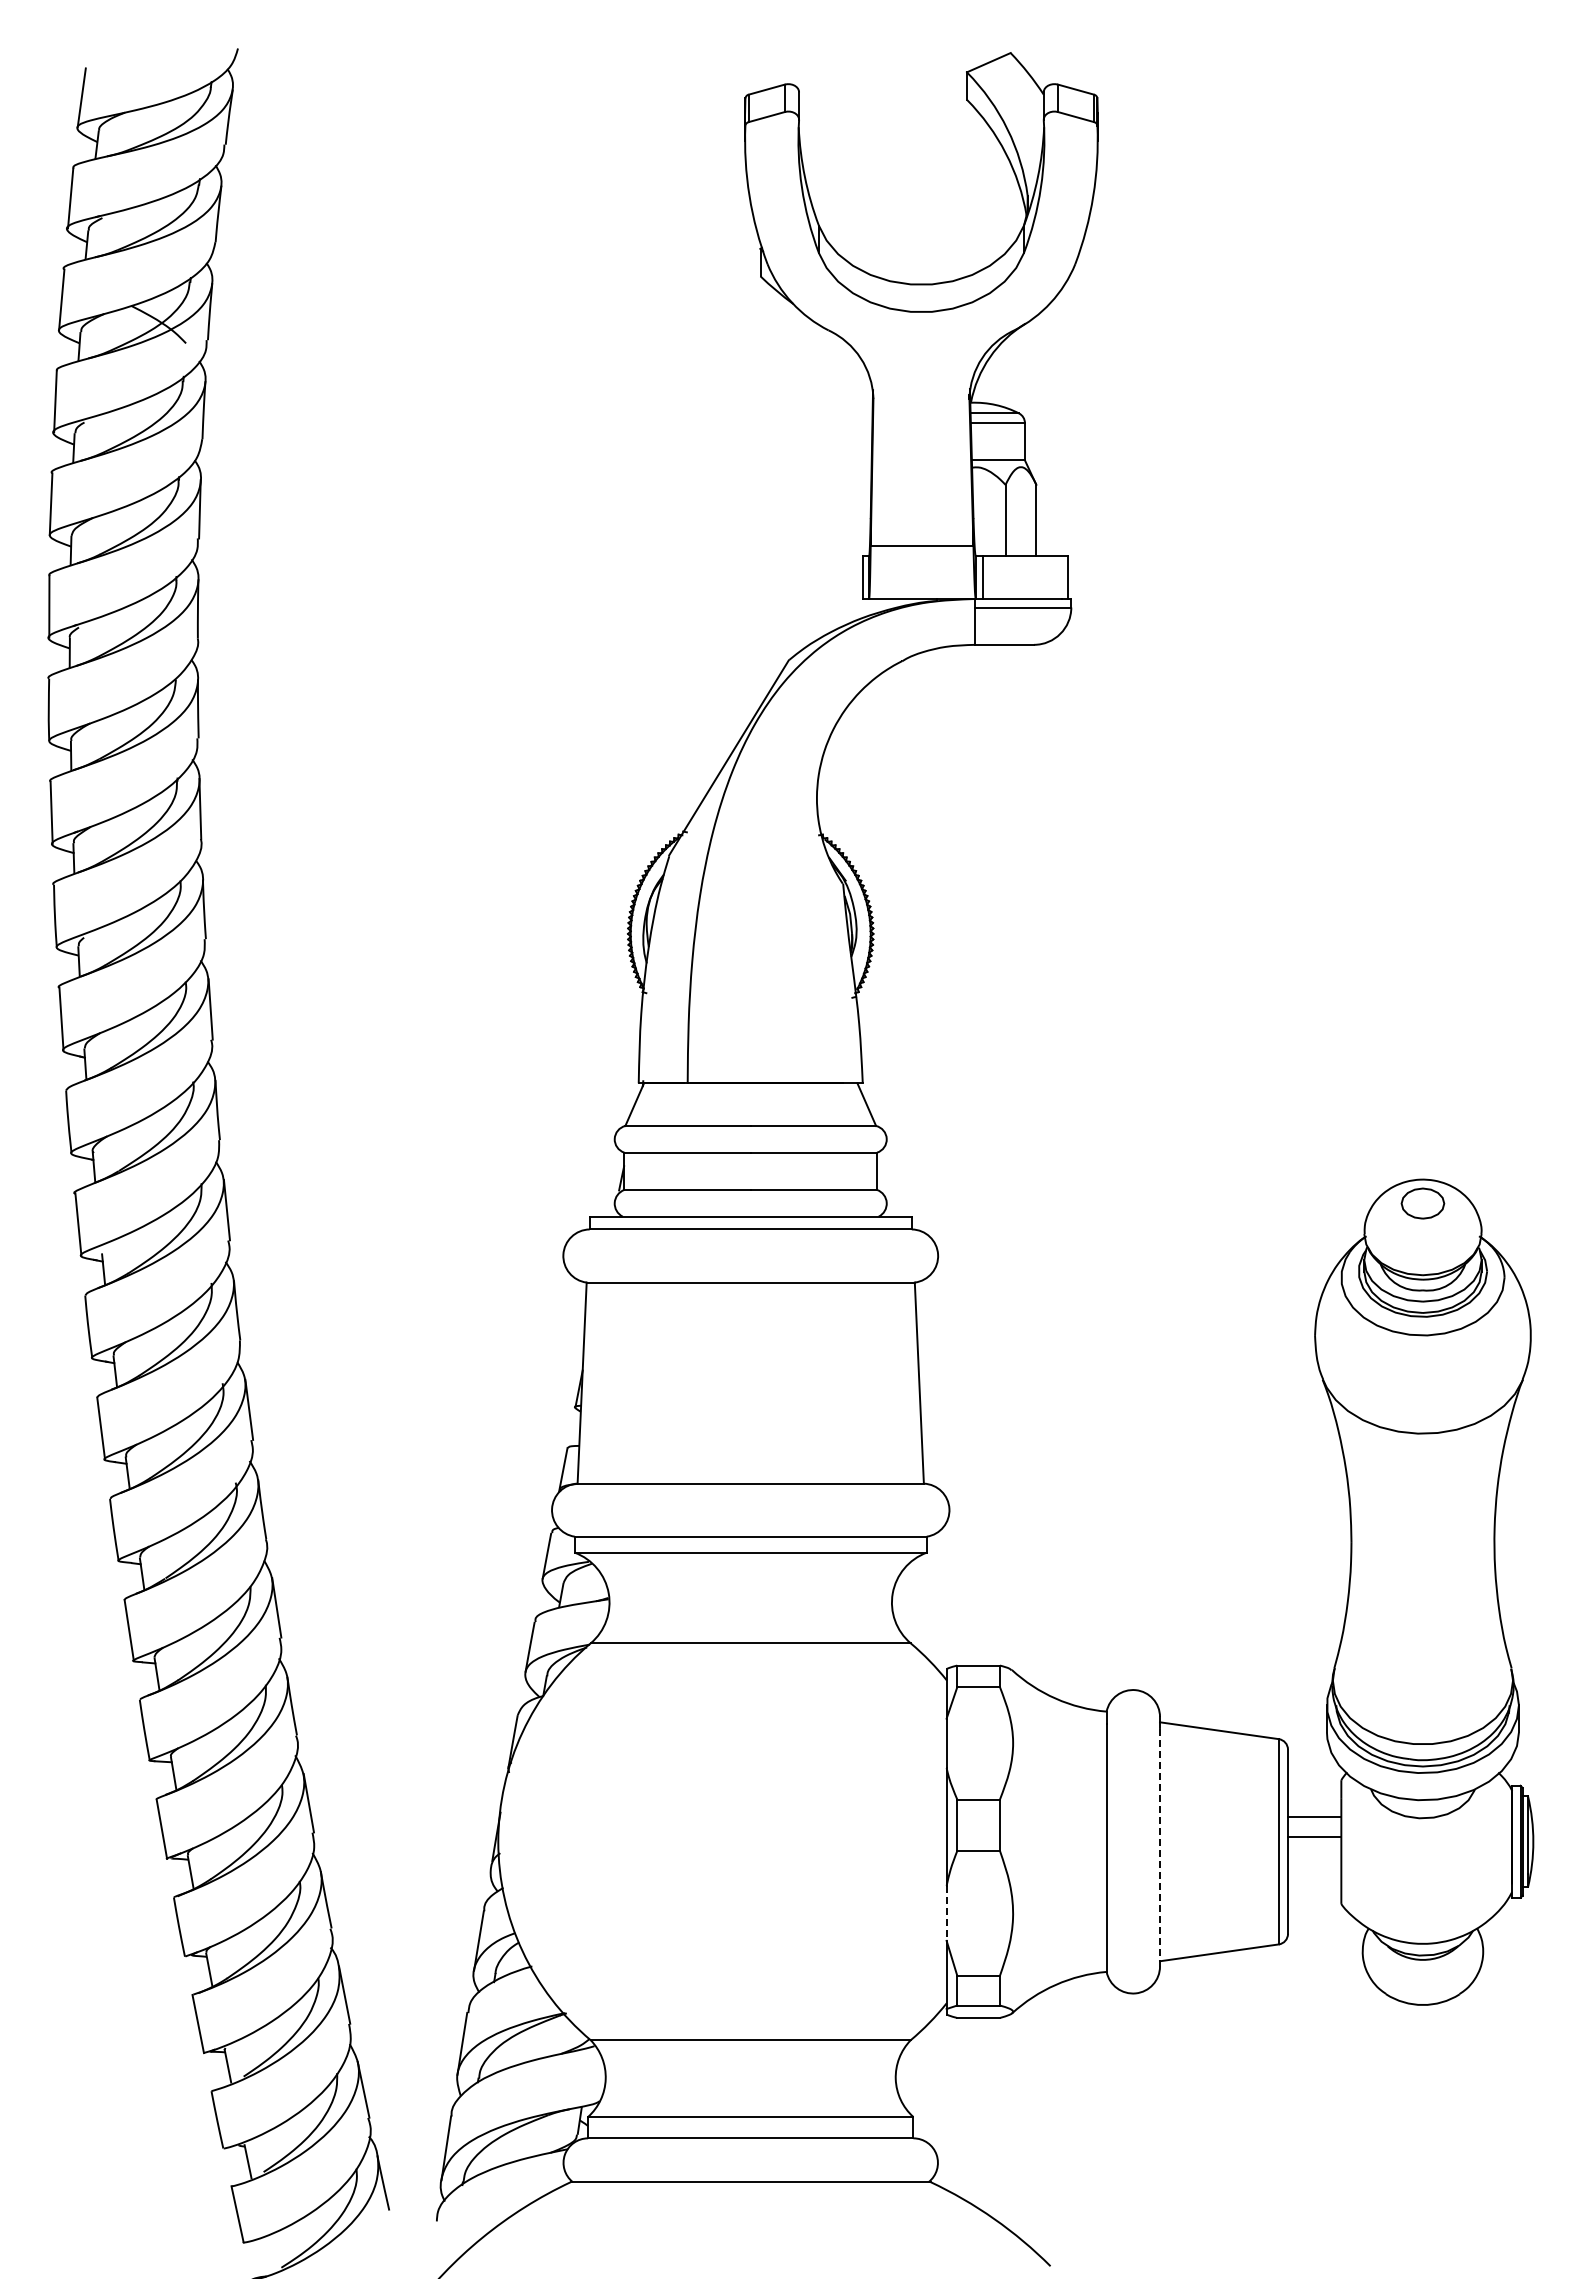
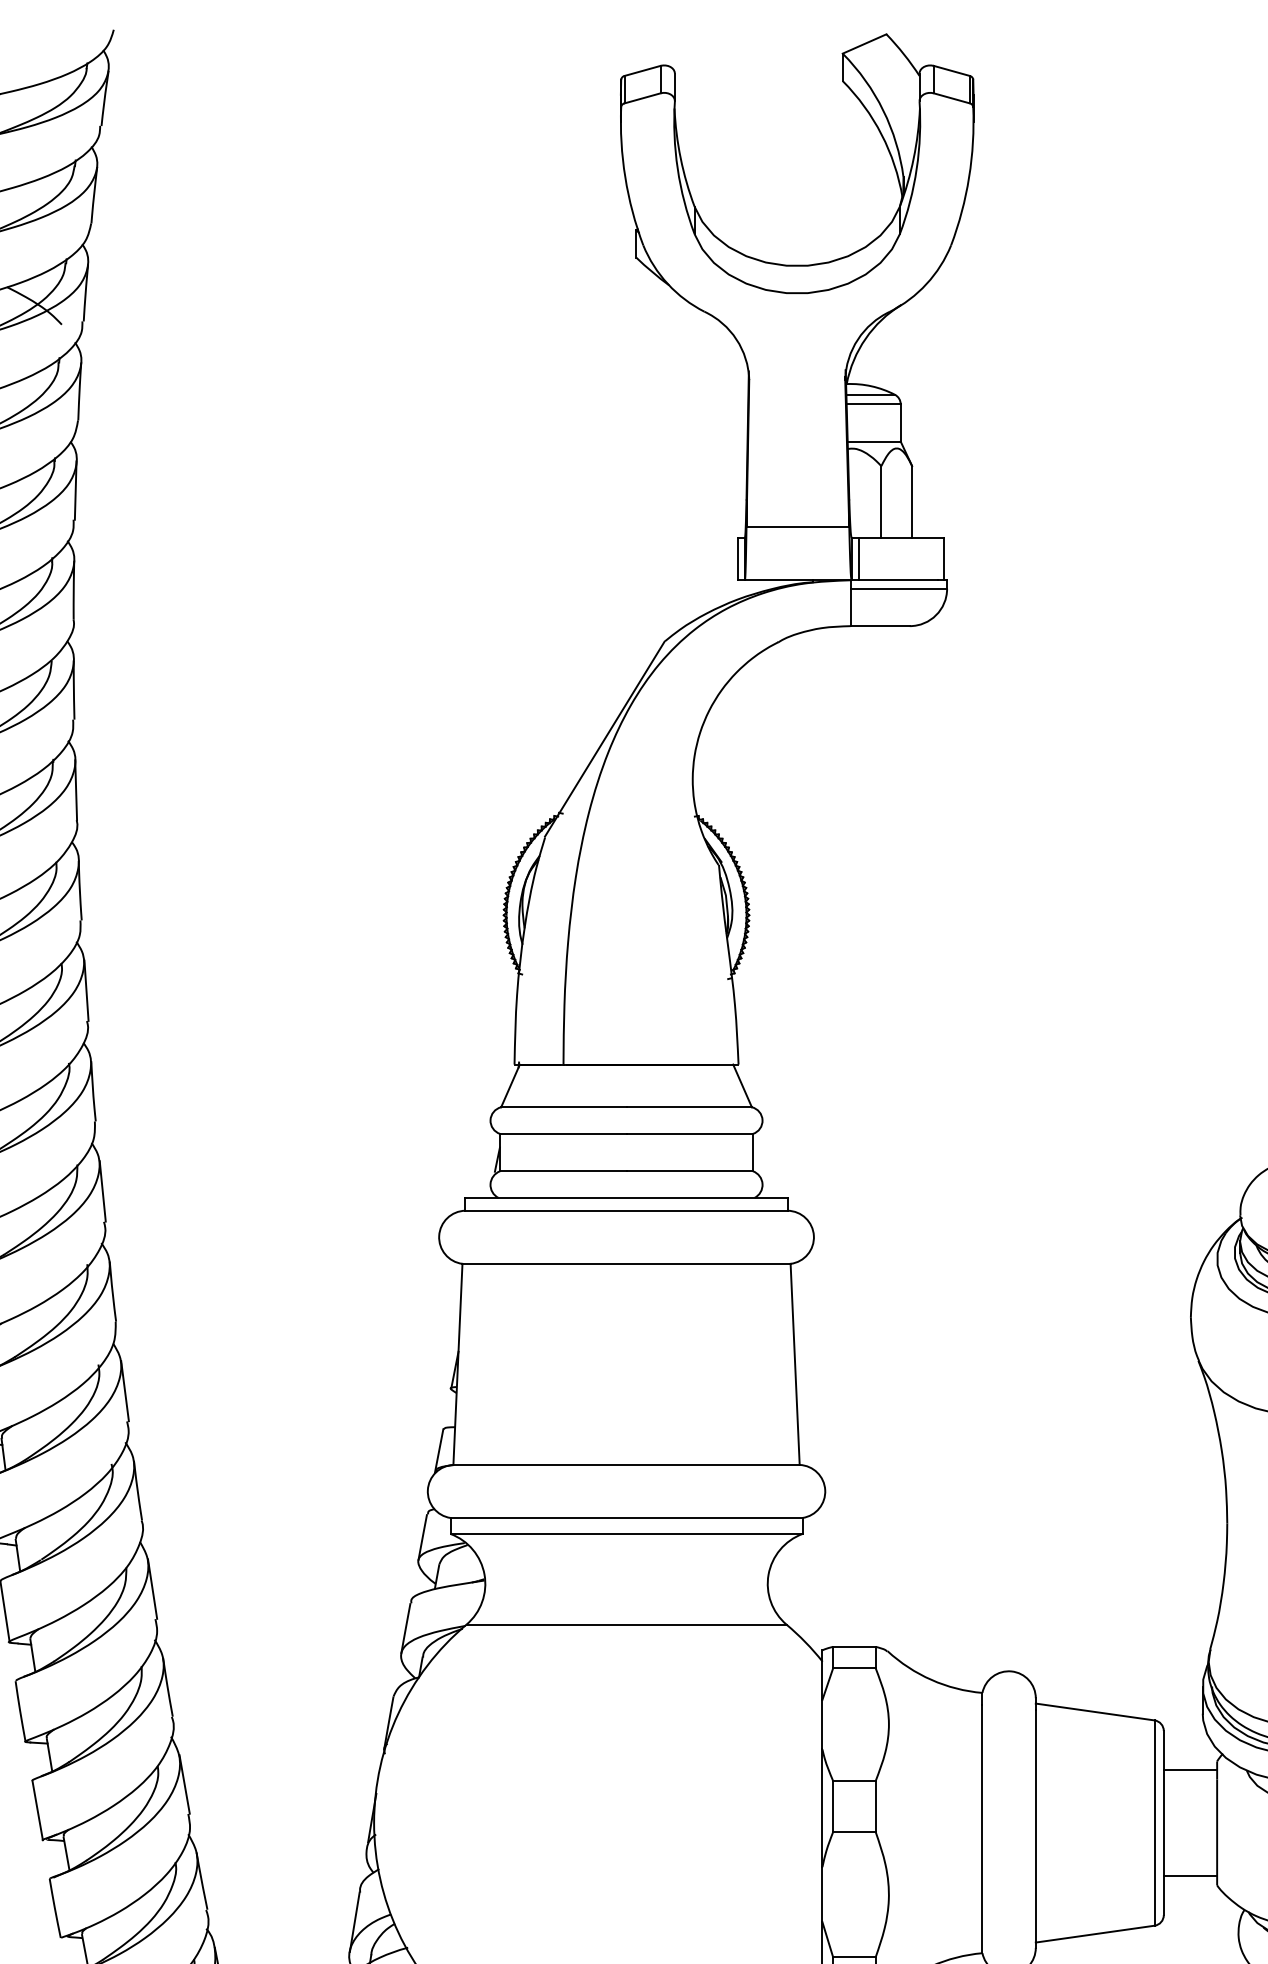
line: (1314, 1817) -> (1190, 1876), moved
line: (1314, 1837) -> (1190, 1769), moved
line: (1159, 1847) -> (1035, 1828), dashed -> solid
line: (946, 1913) -> (822, 1894), dashed -> solid

